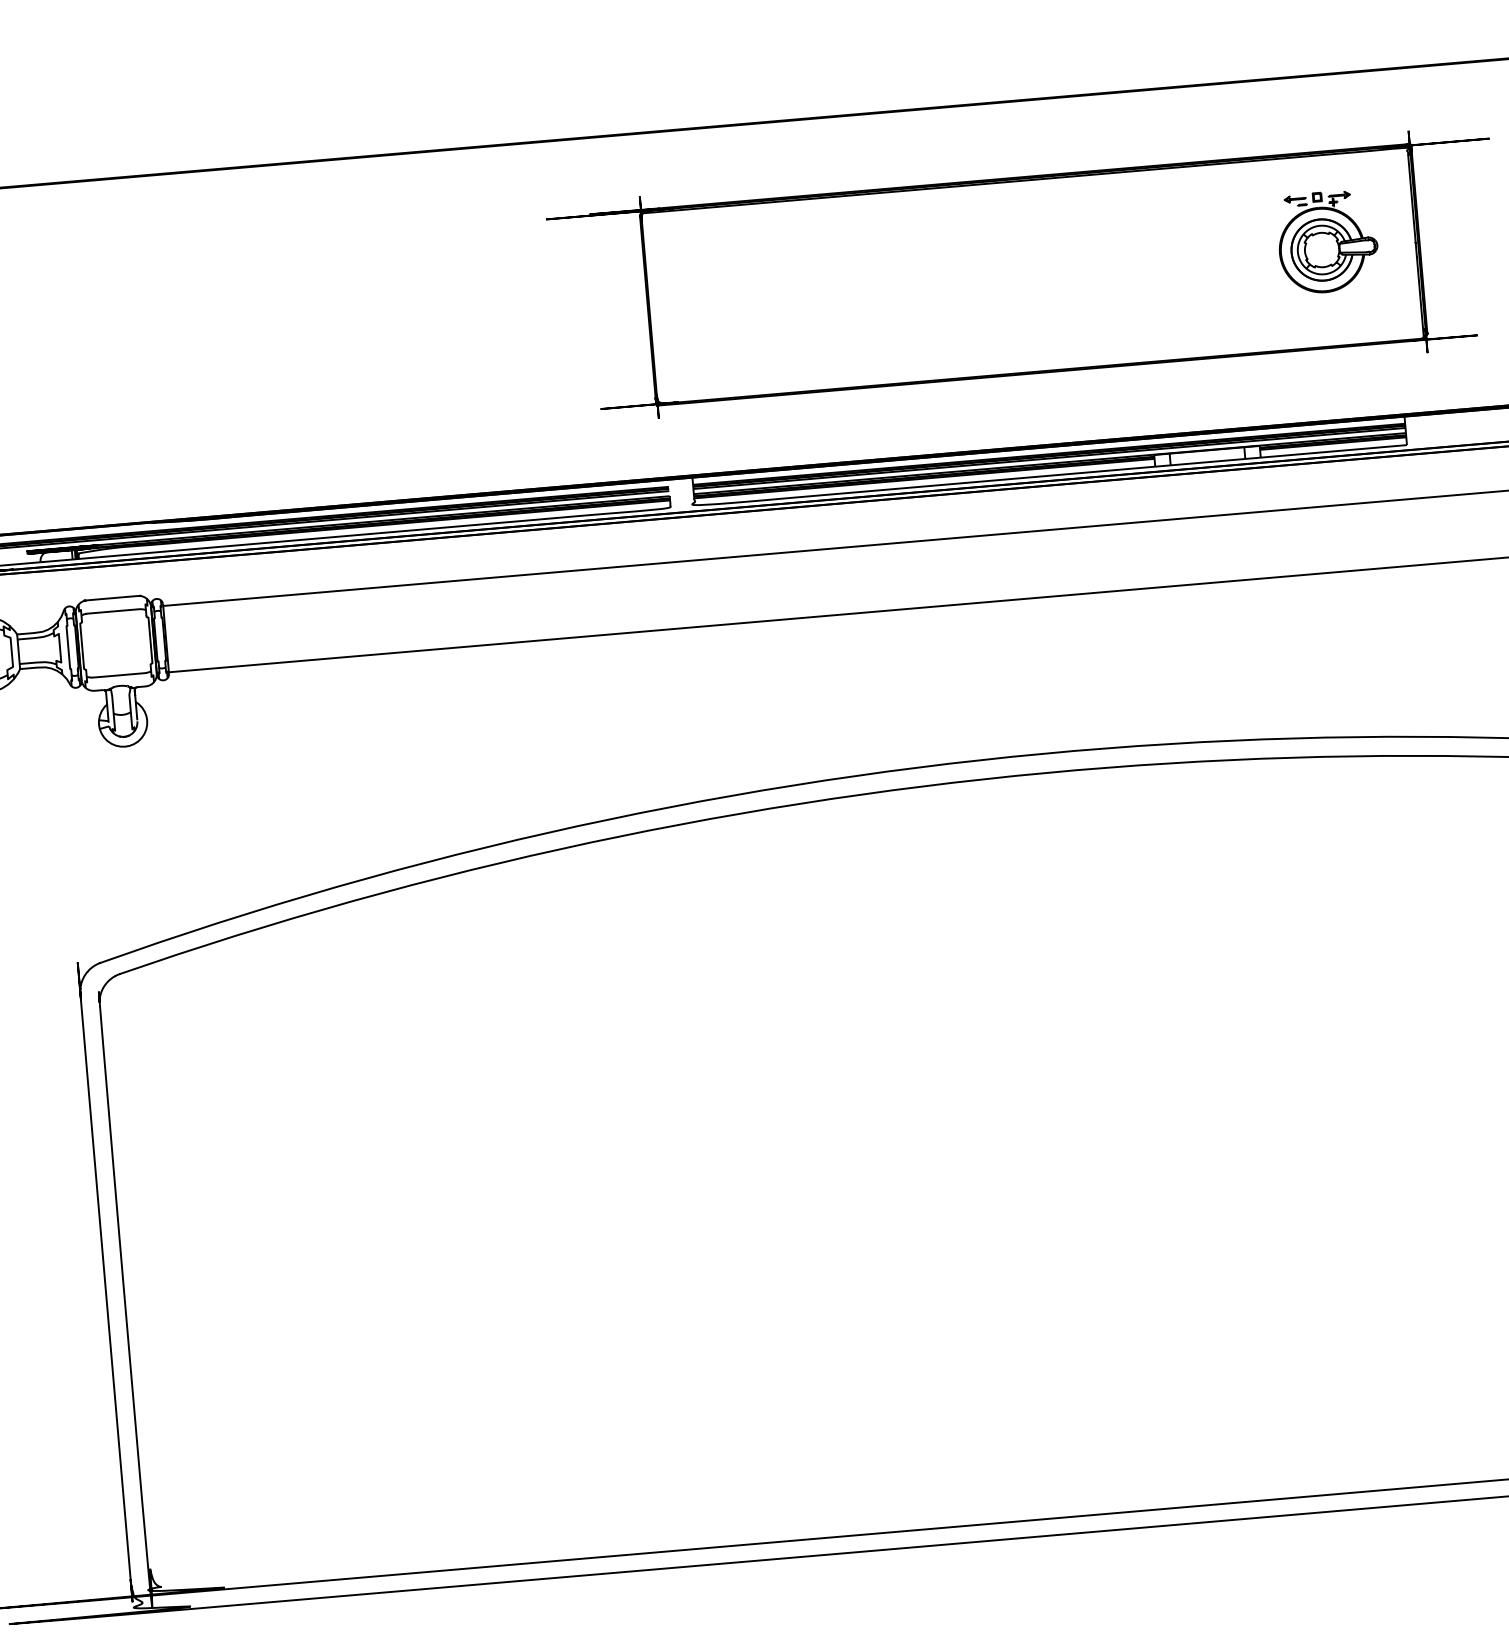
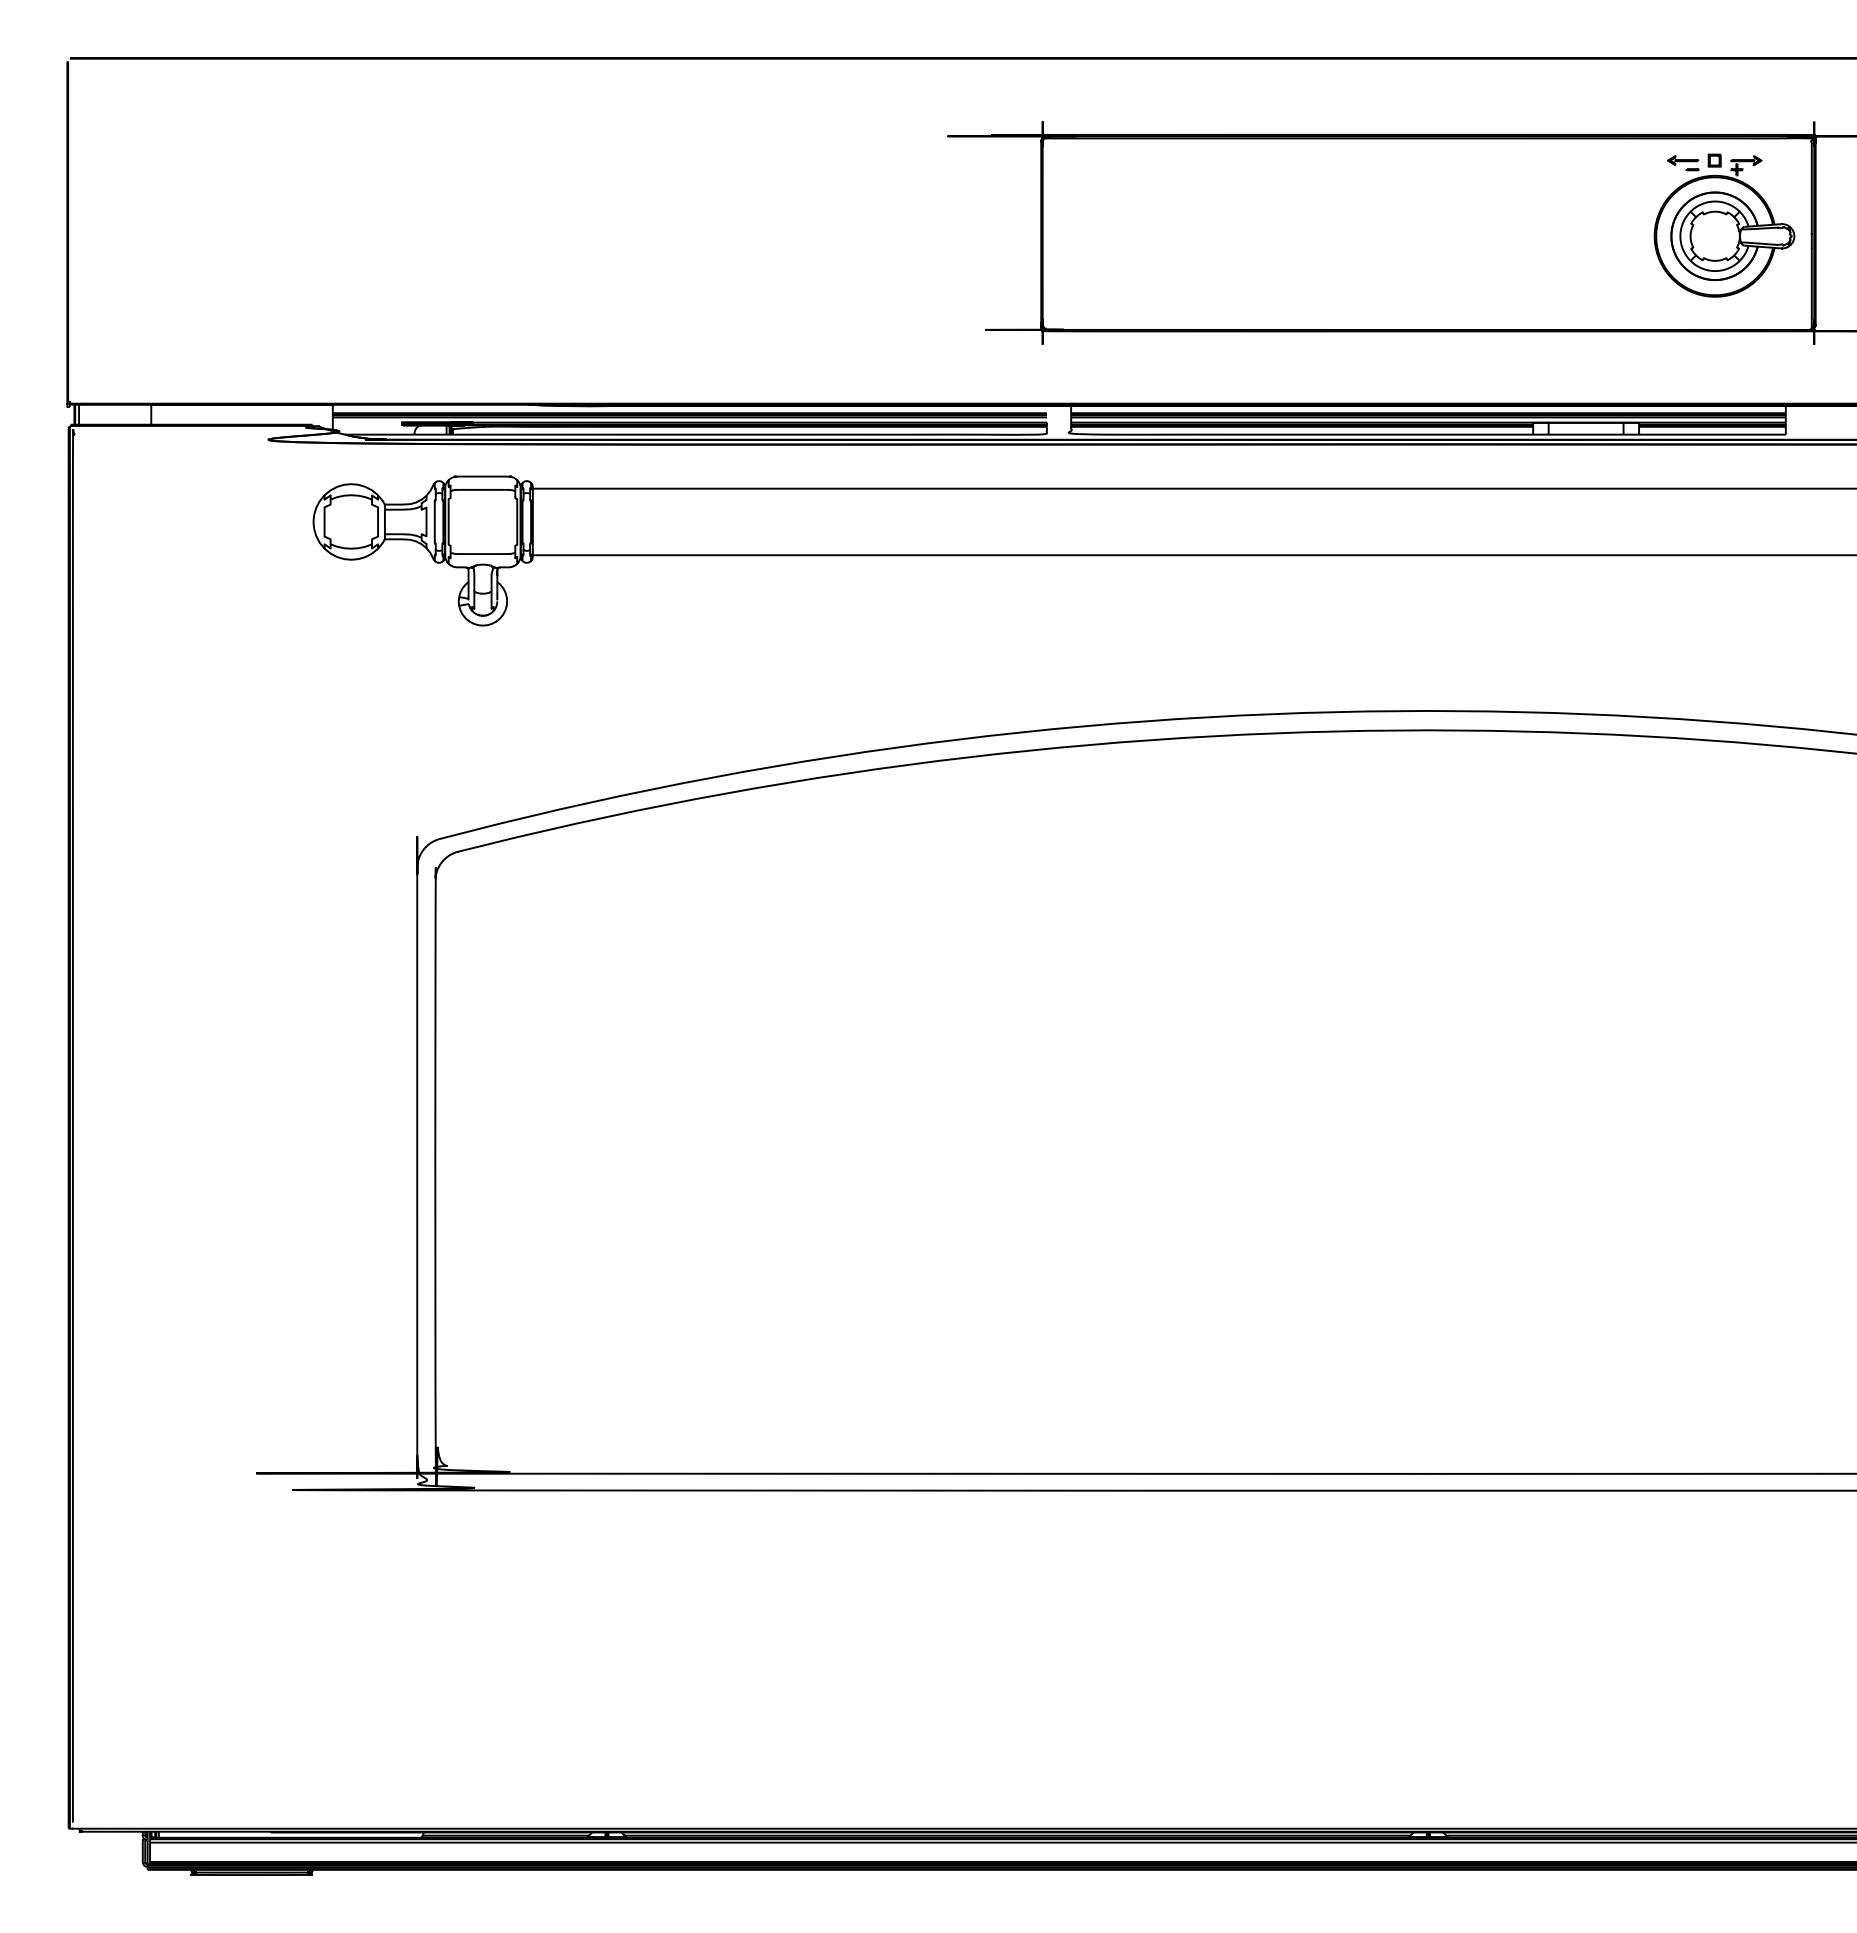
part: (1328, 241) -> (1724, 225), size x1.43

